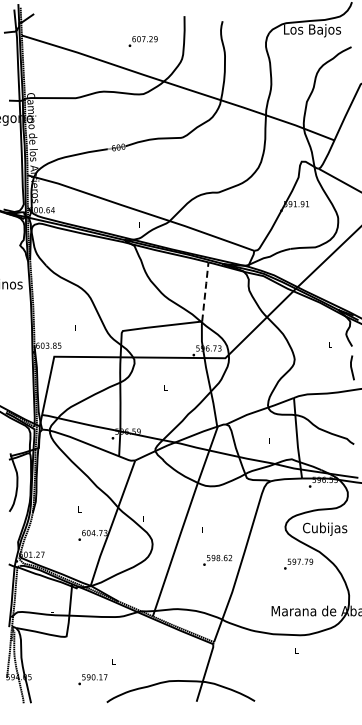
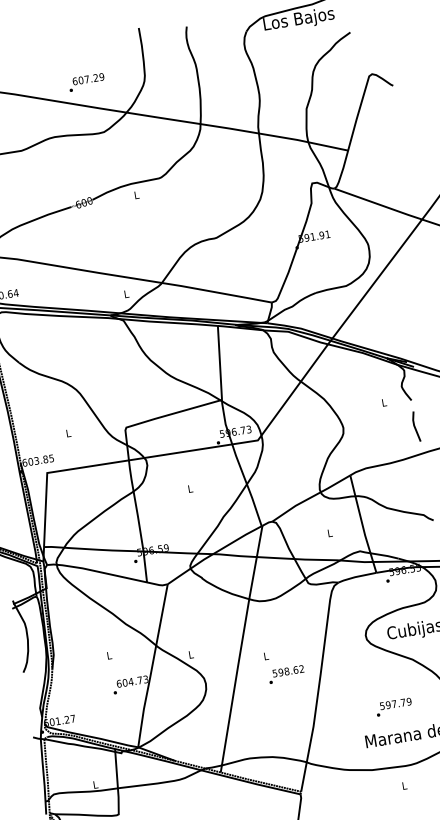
text: (142, 41) -> (85, 82), moved
line: (205, 291) -> (220, 362), dashed -> solid
text: (217, 560) -> (286, 674), moved
text: (298, 563) -> (393, 706), moved

